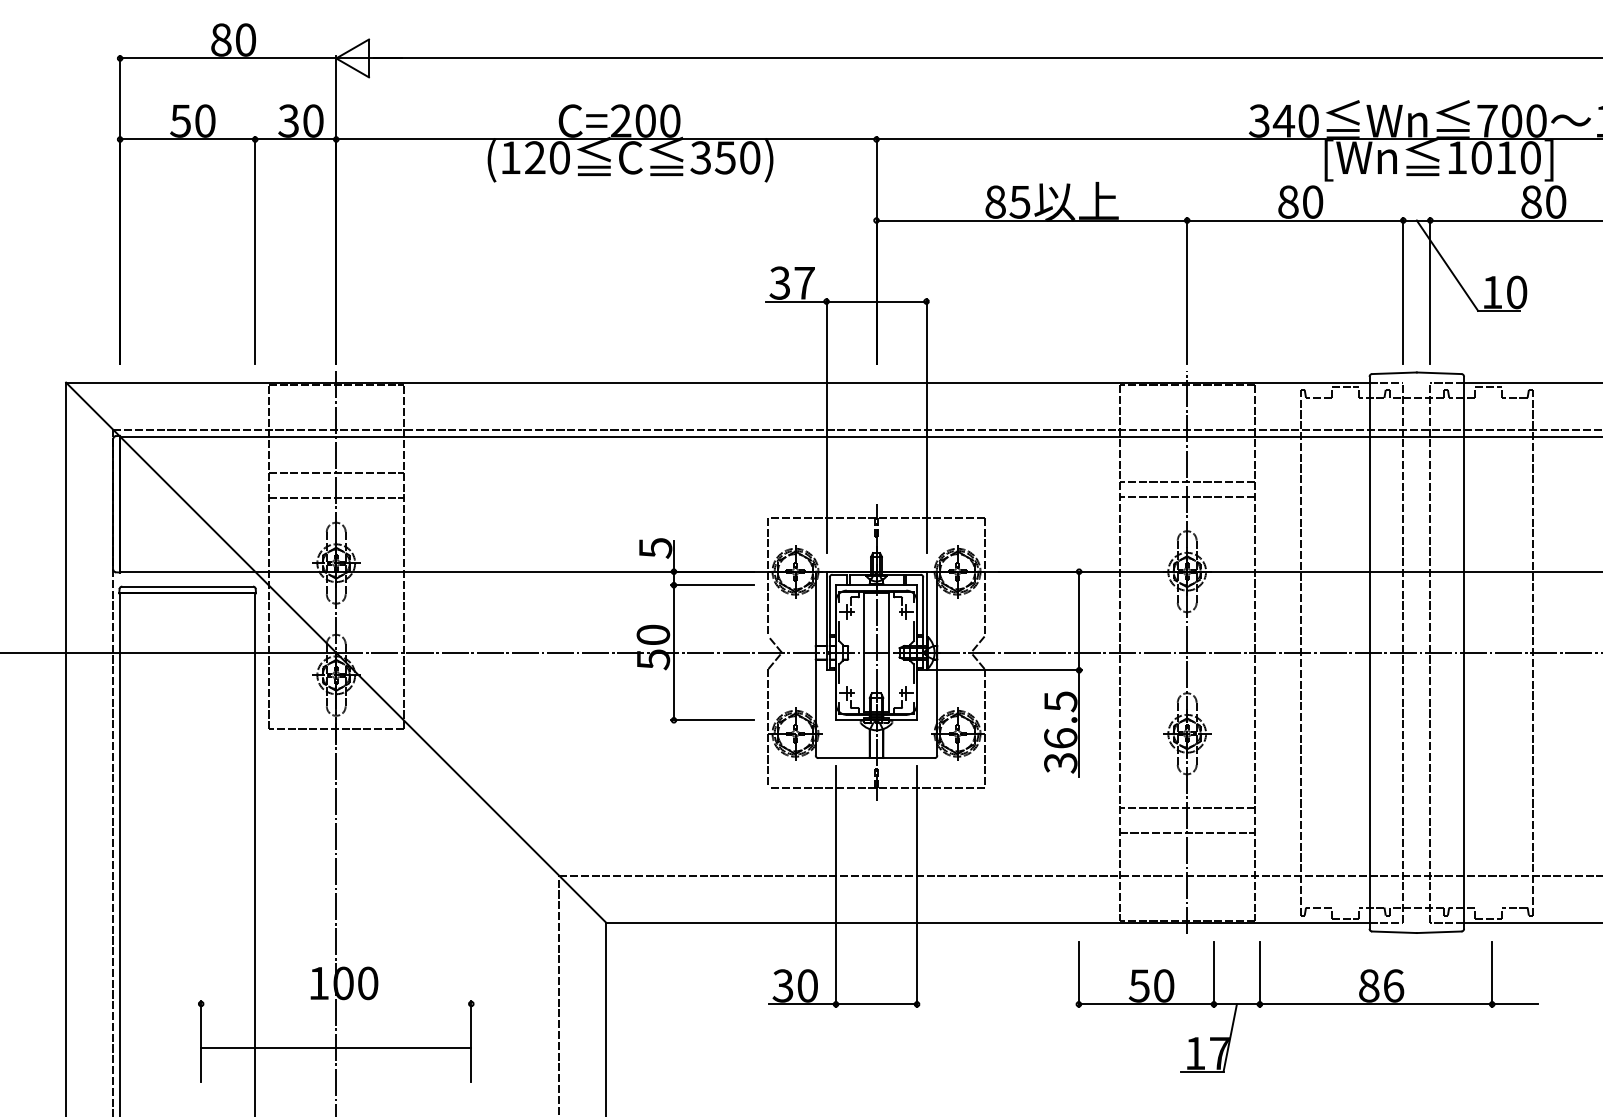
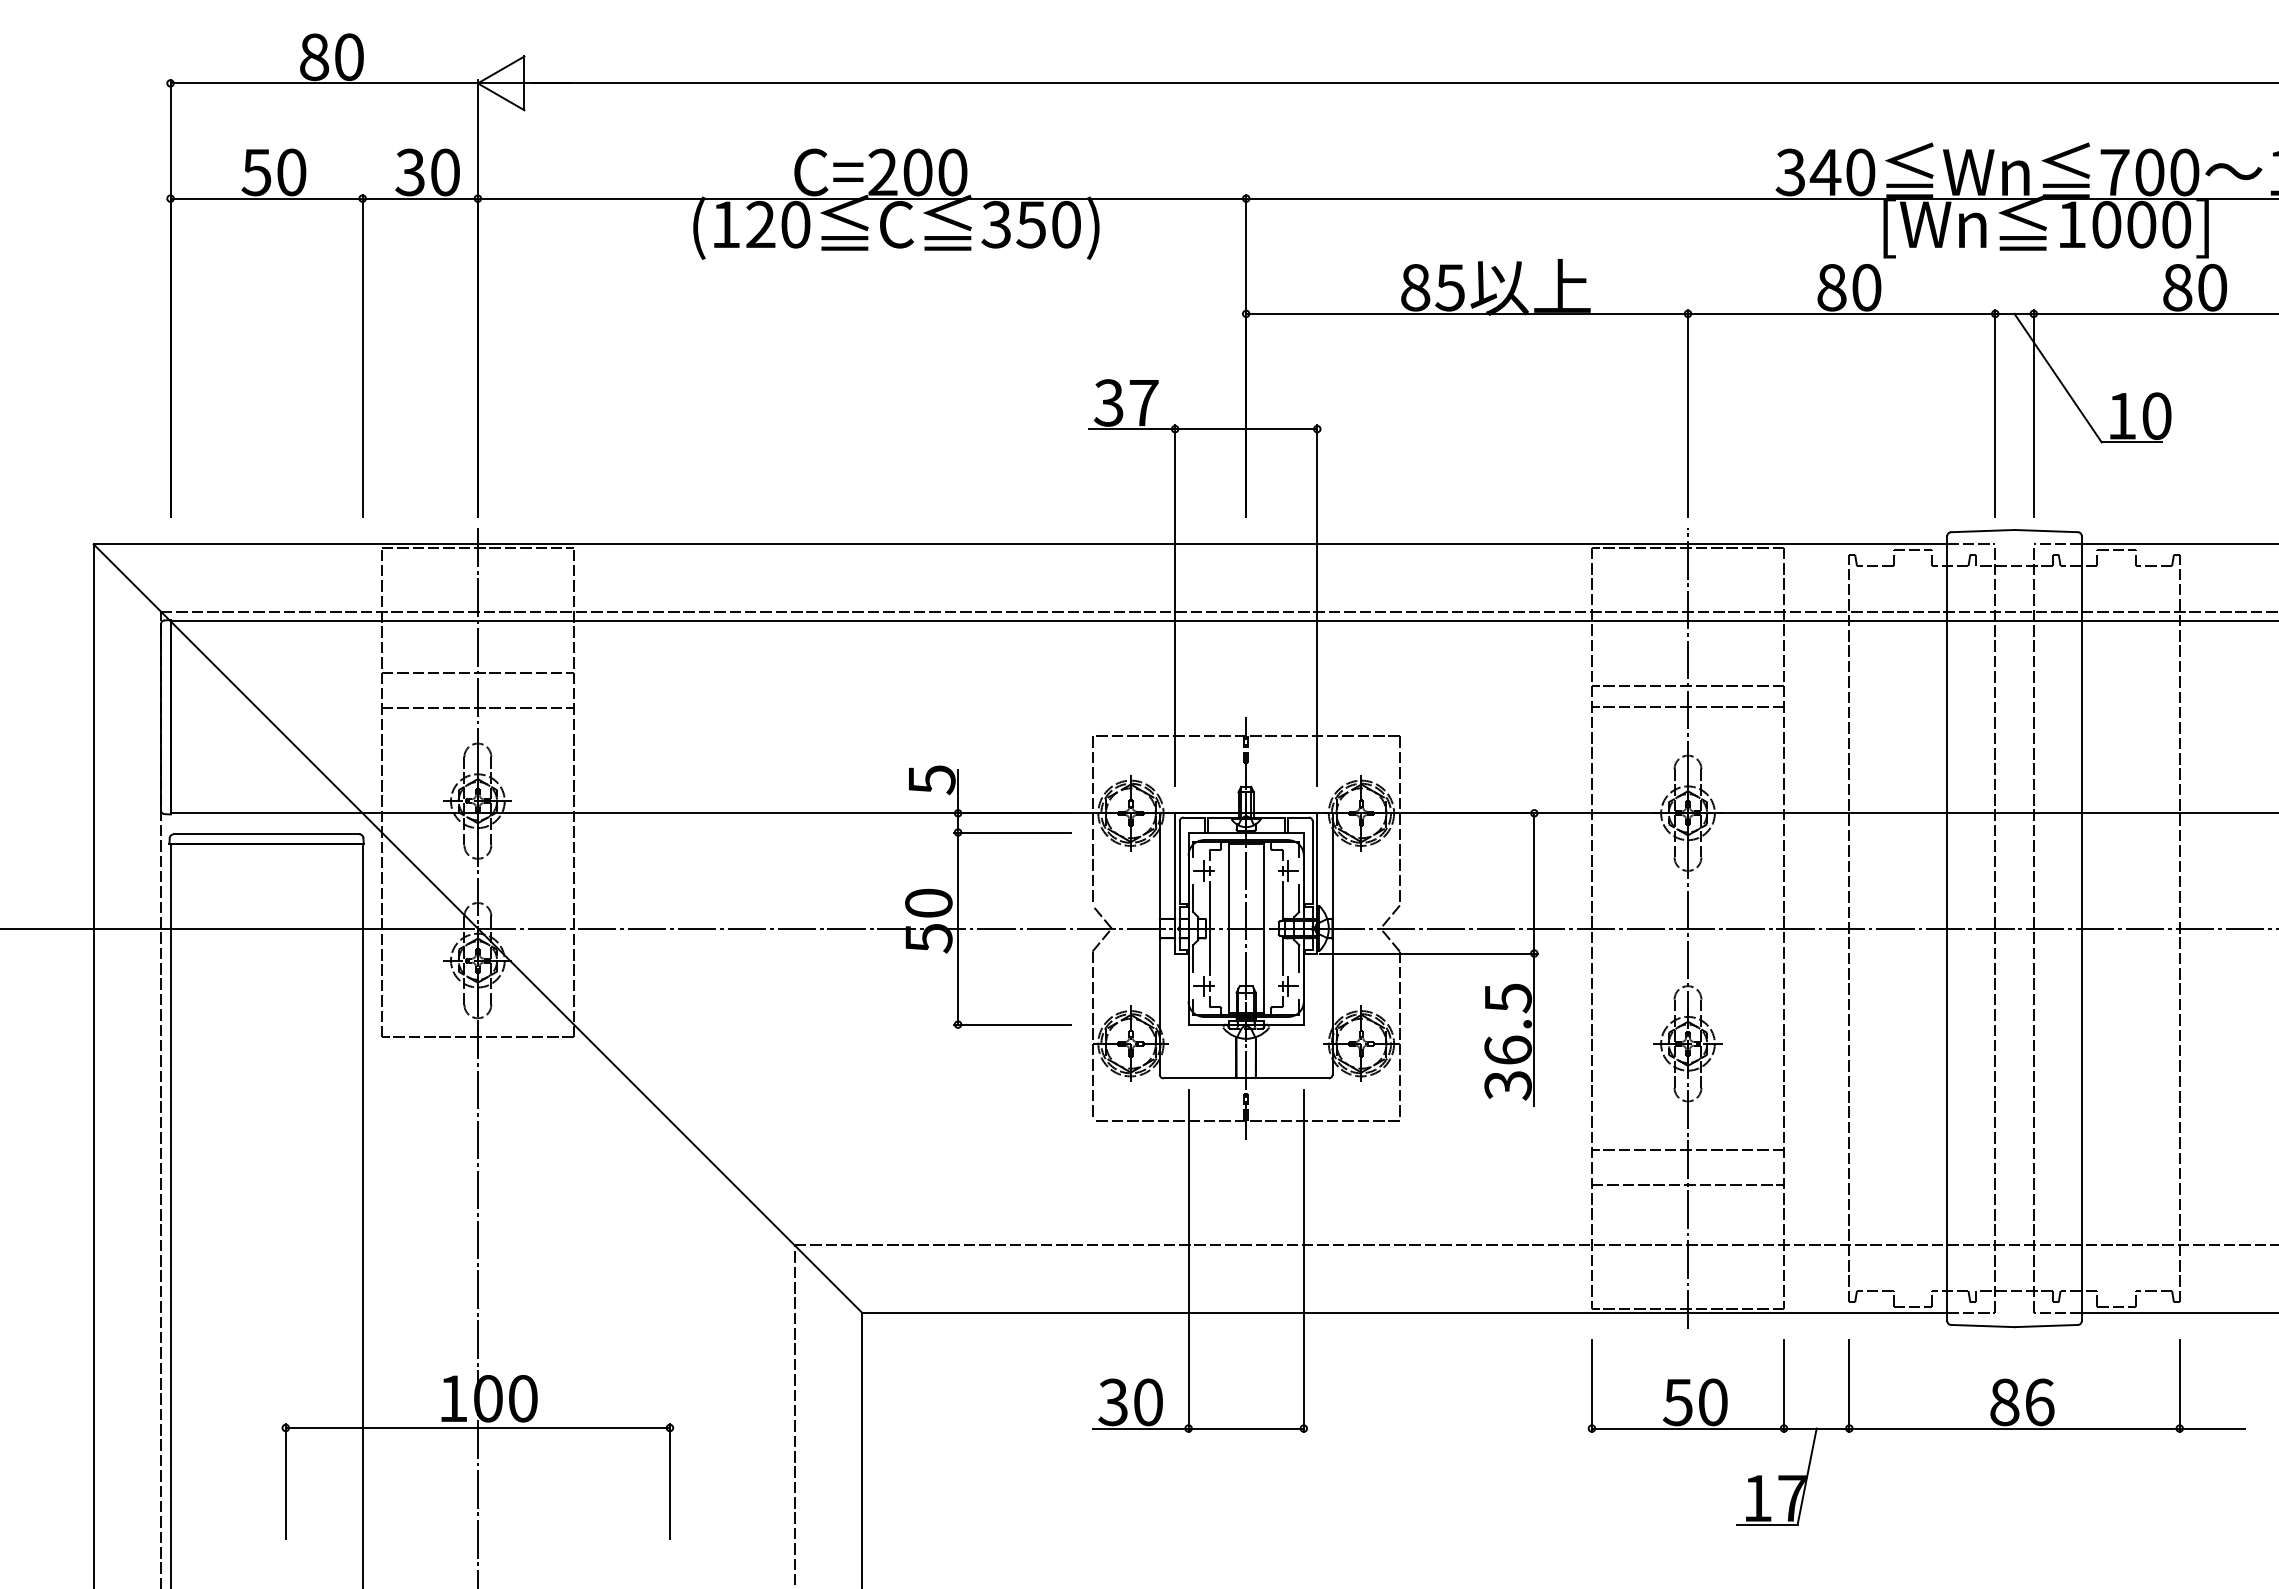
text: (1506, 157) -> (2141, 224), 1010] -> 1000]
line: (902, 633) -> (1282, 900), added
line: (850, 652) -> (1209, 928), added
line: (902, 671) -> (1282, 955), added
part: (1307, 1007) -> (1916, 1432), moved
line: (335, 1047) -> (477, 1427), moved

